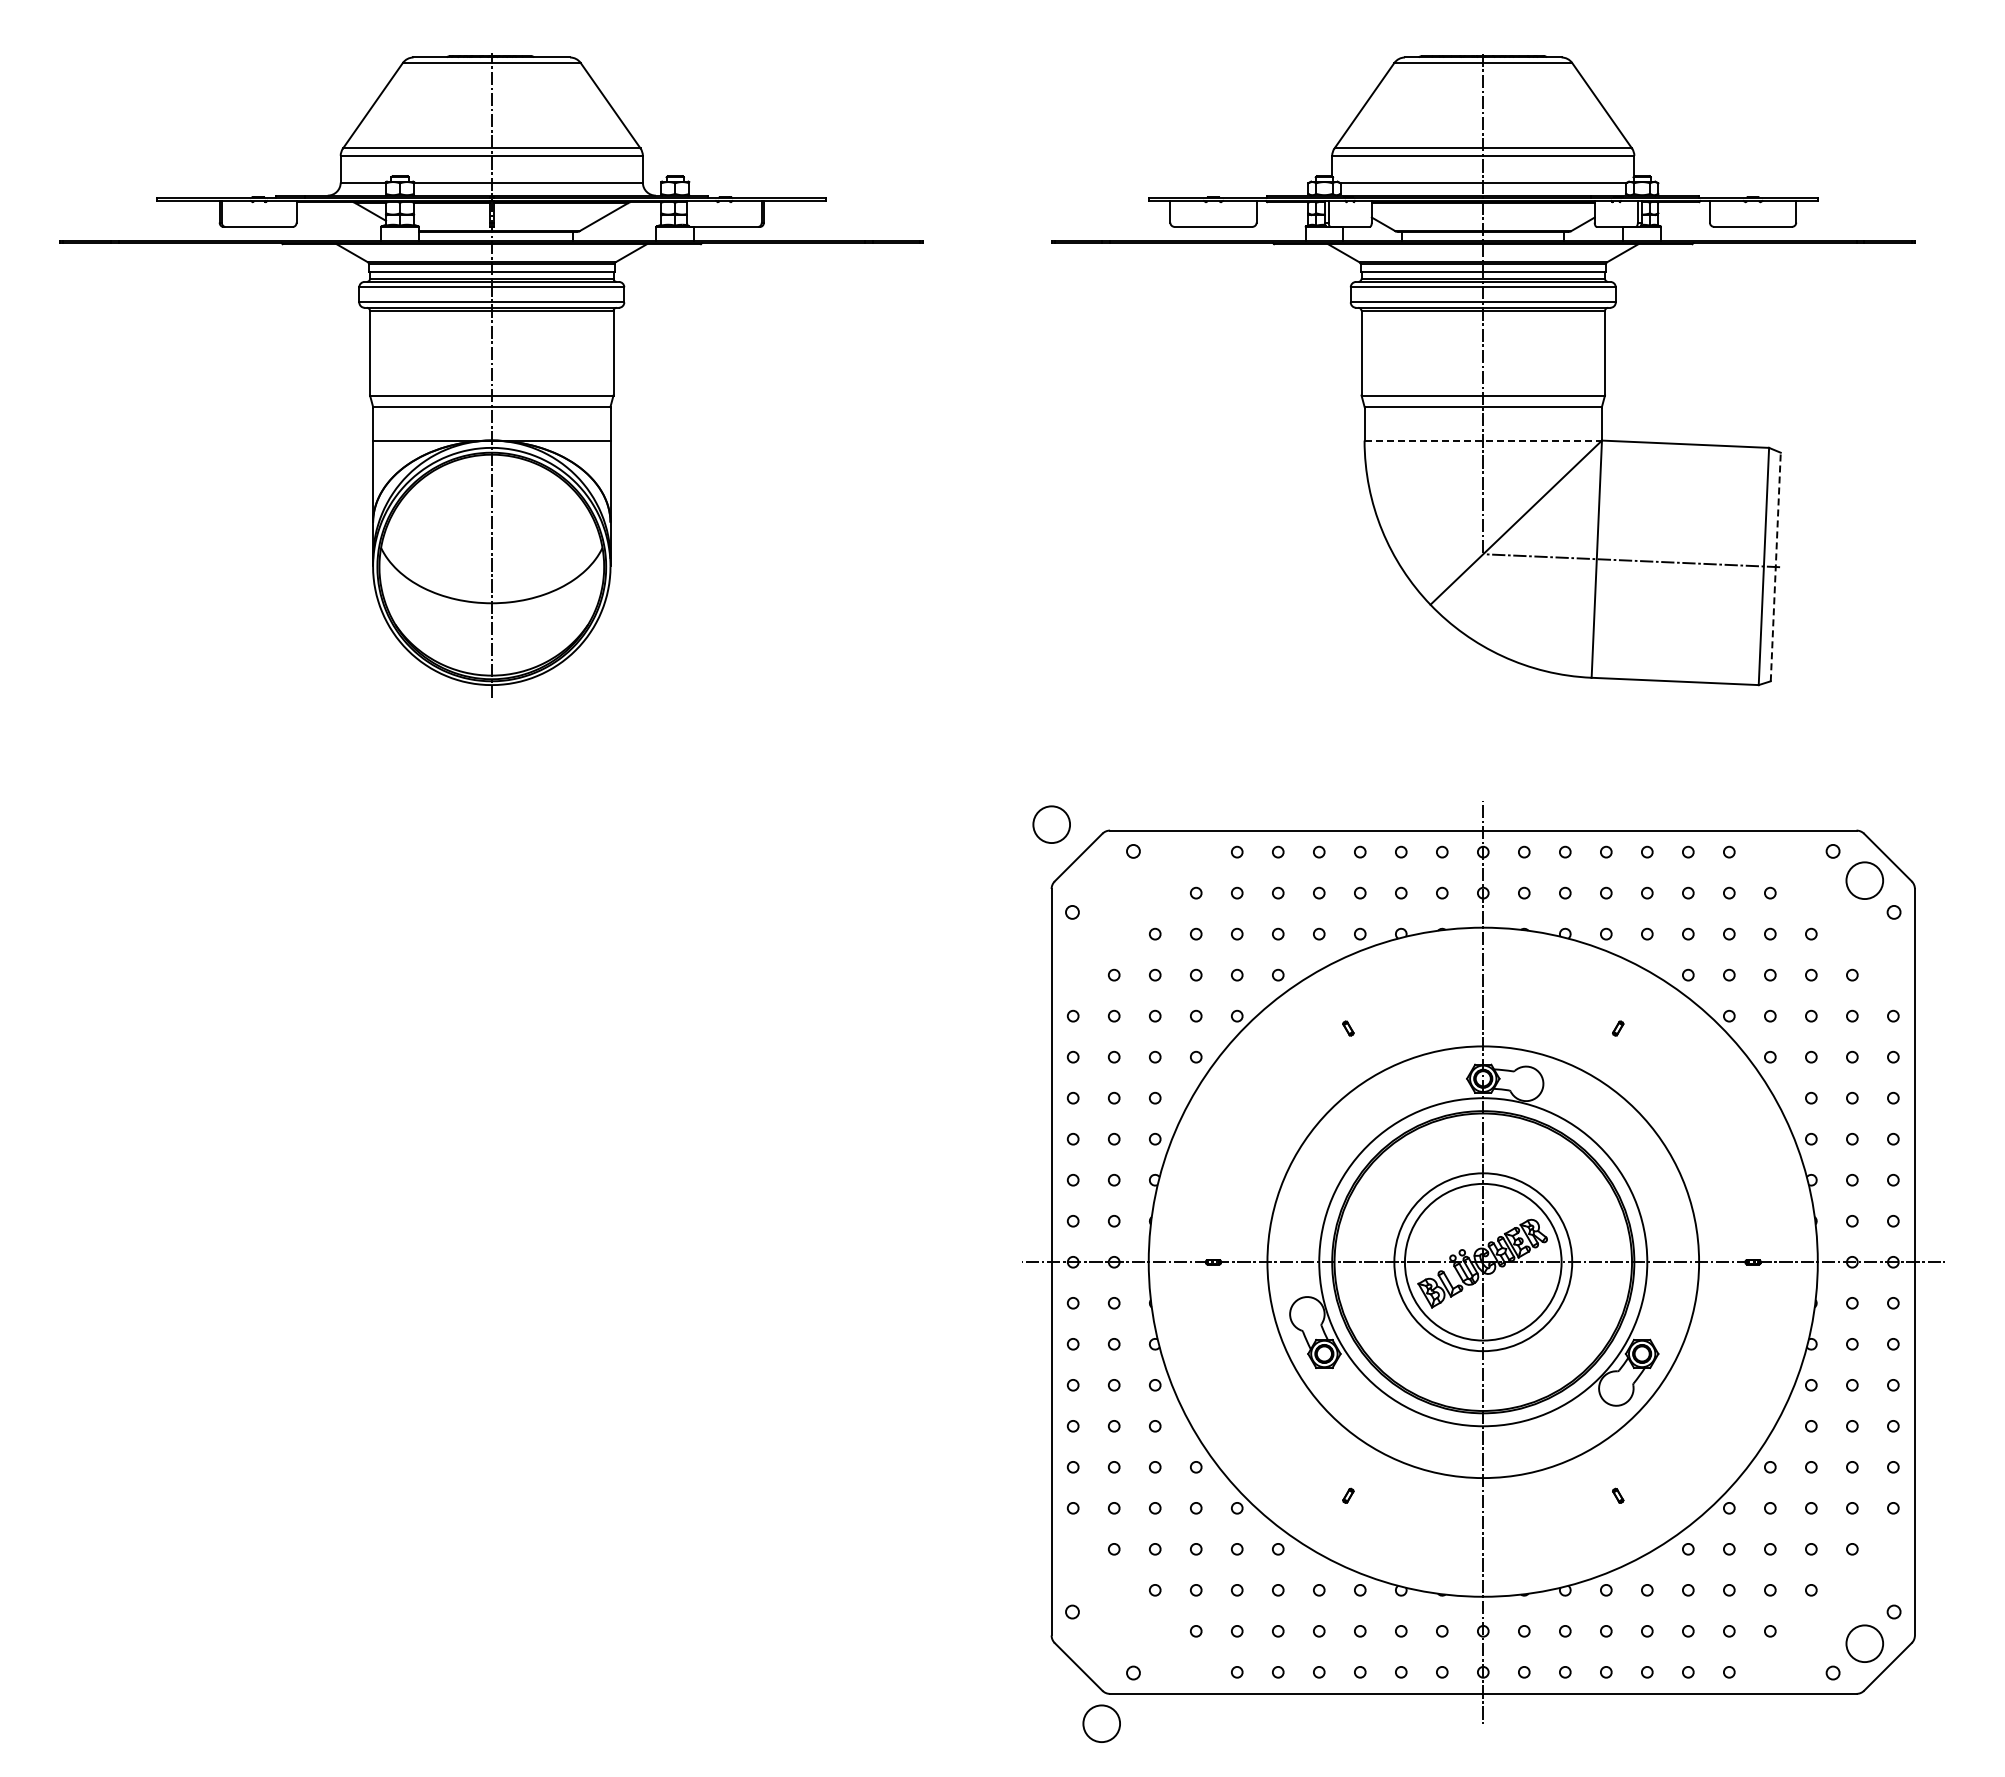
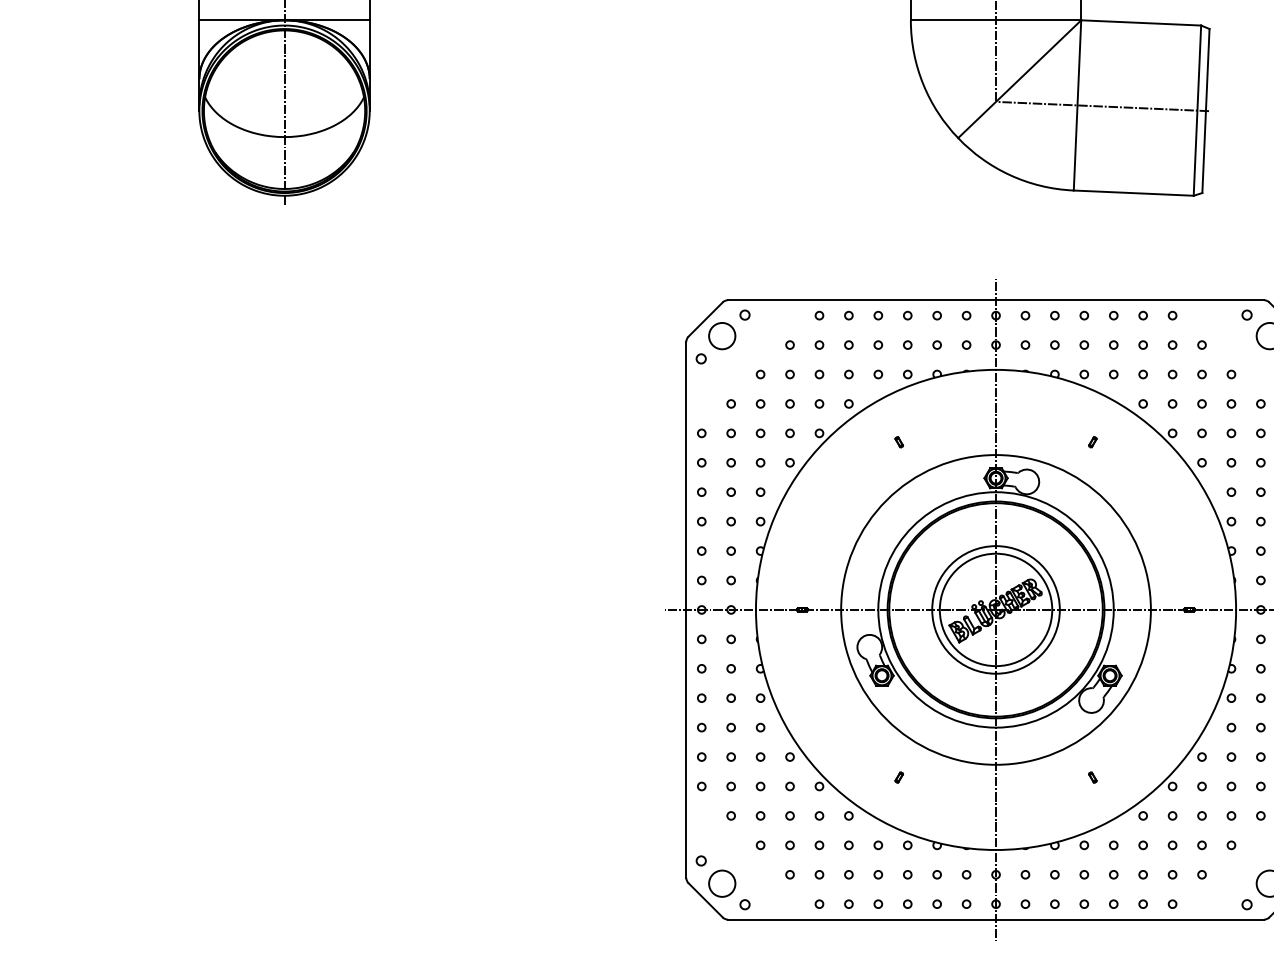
line: (1483, 440) -> (996, 20), dashed -> solid
line: (1775, 566) -> (1205, 110), dashed -> solid
circle: (1051, 824) -> (722, 335), moved
circle: (1101, 1723) -> (722, 883), moved

